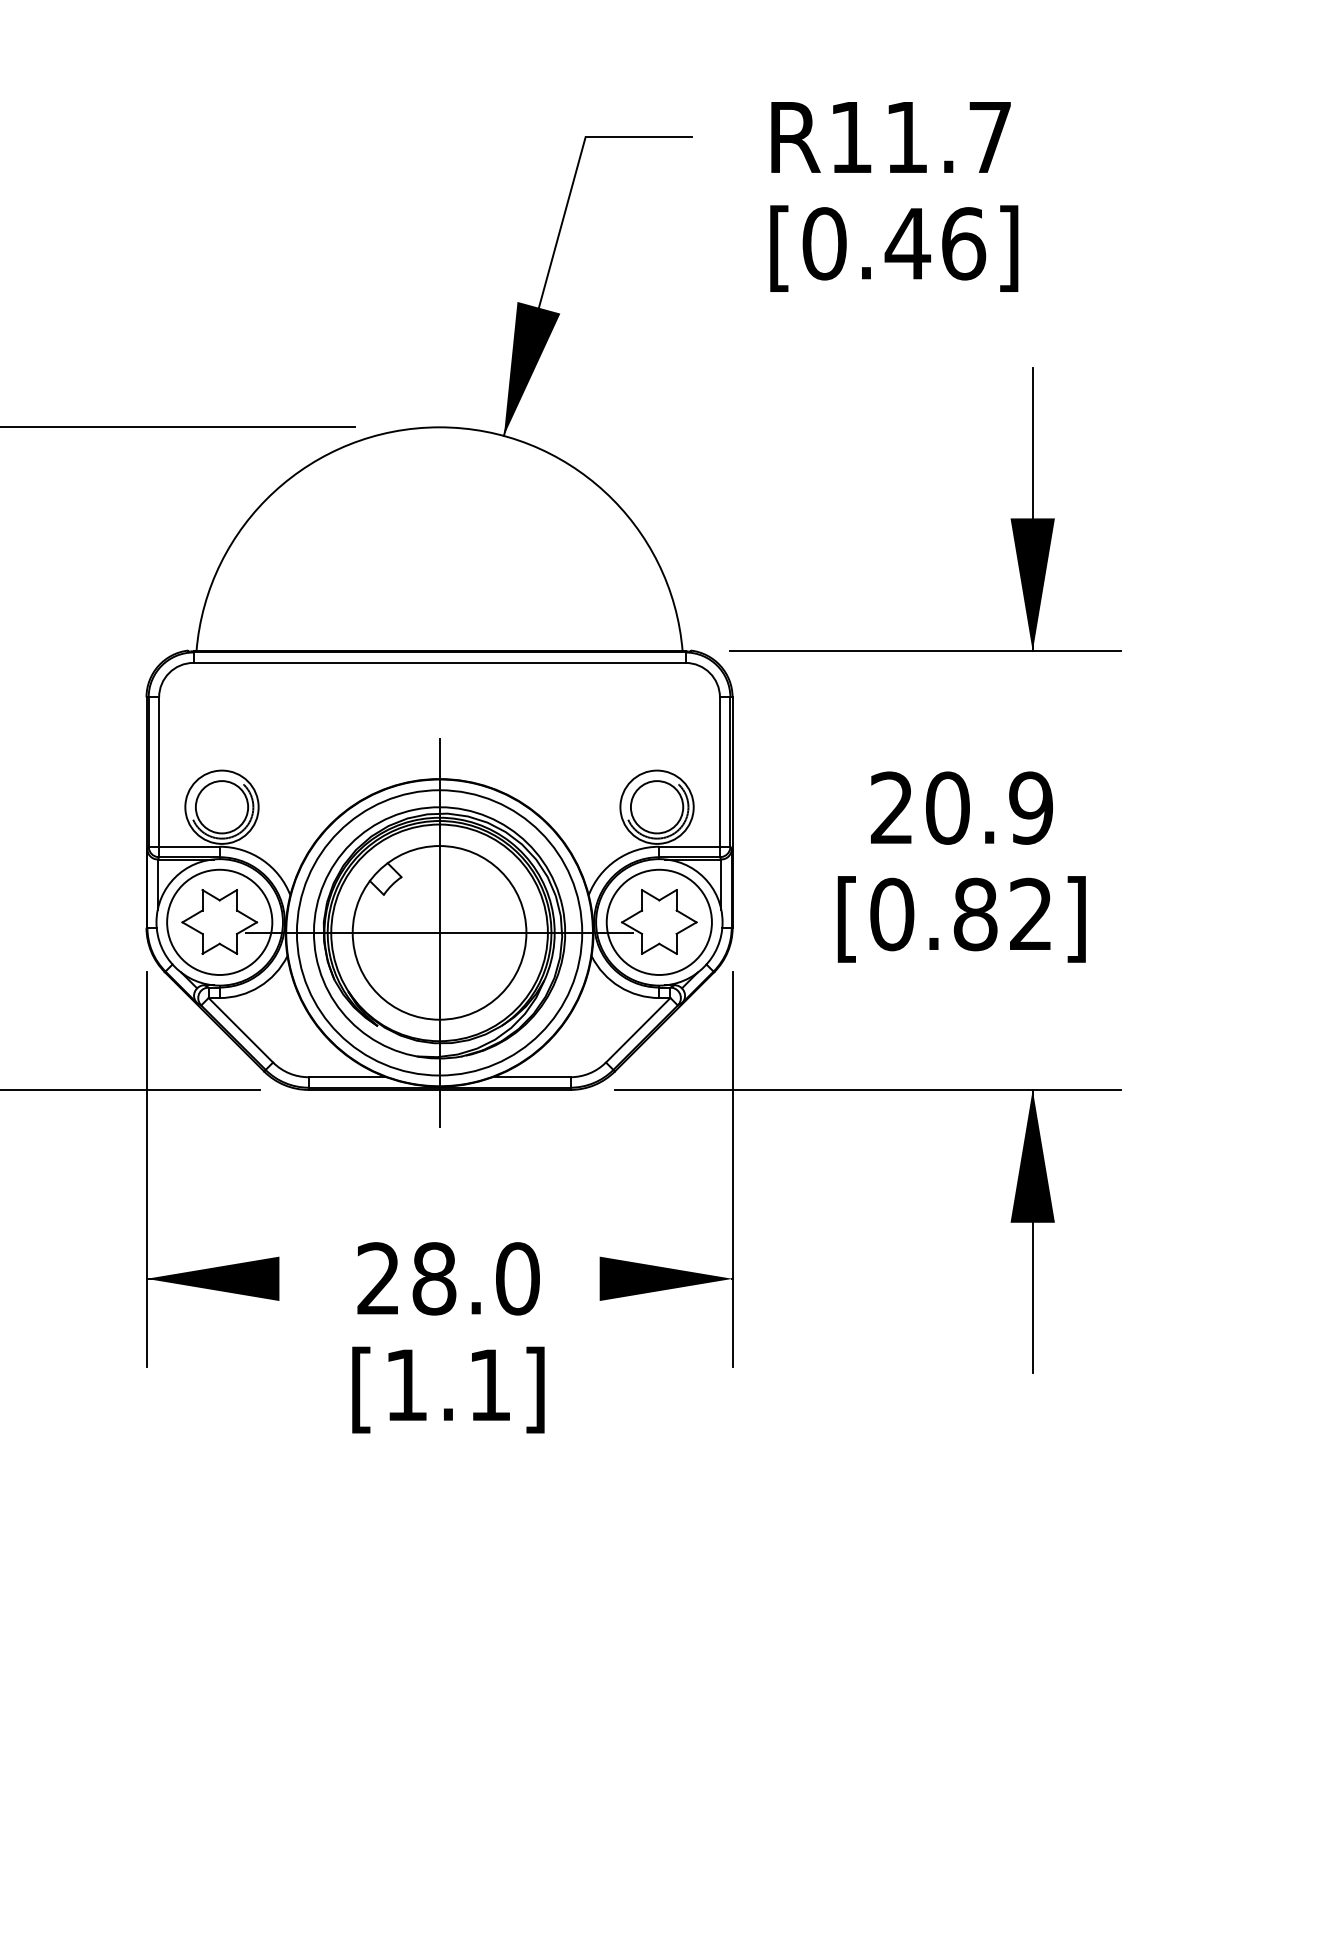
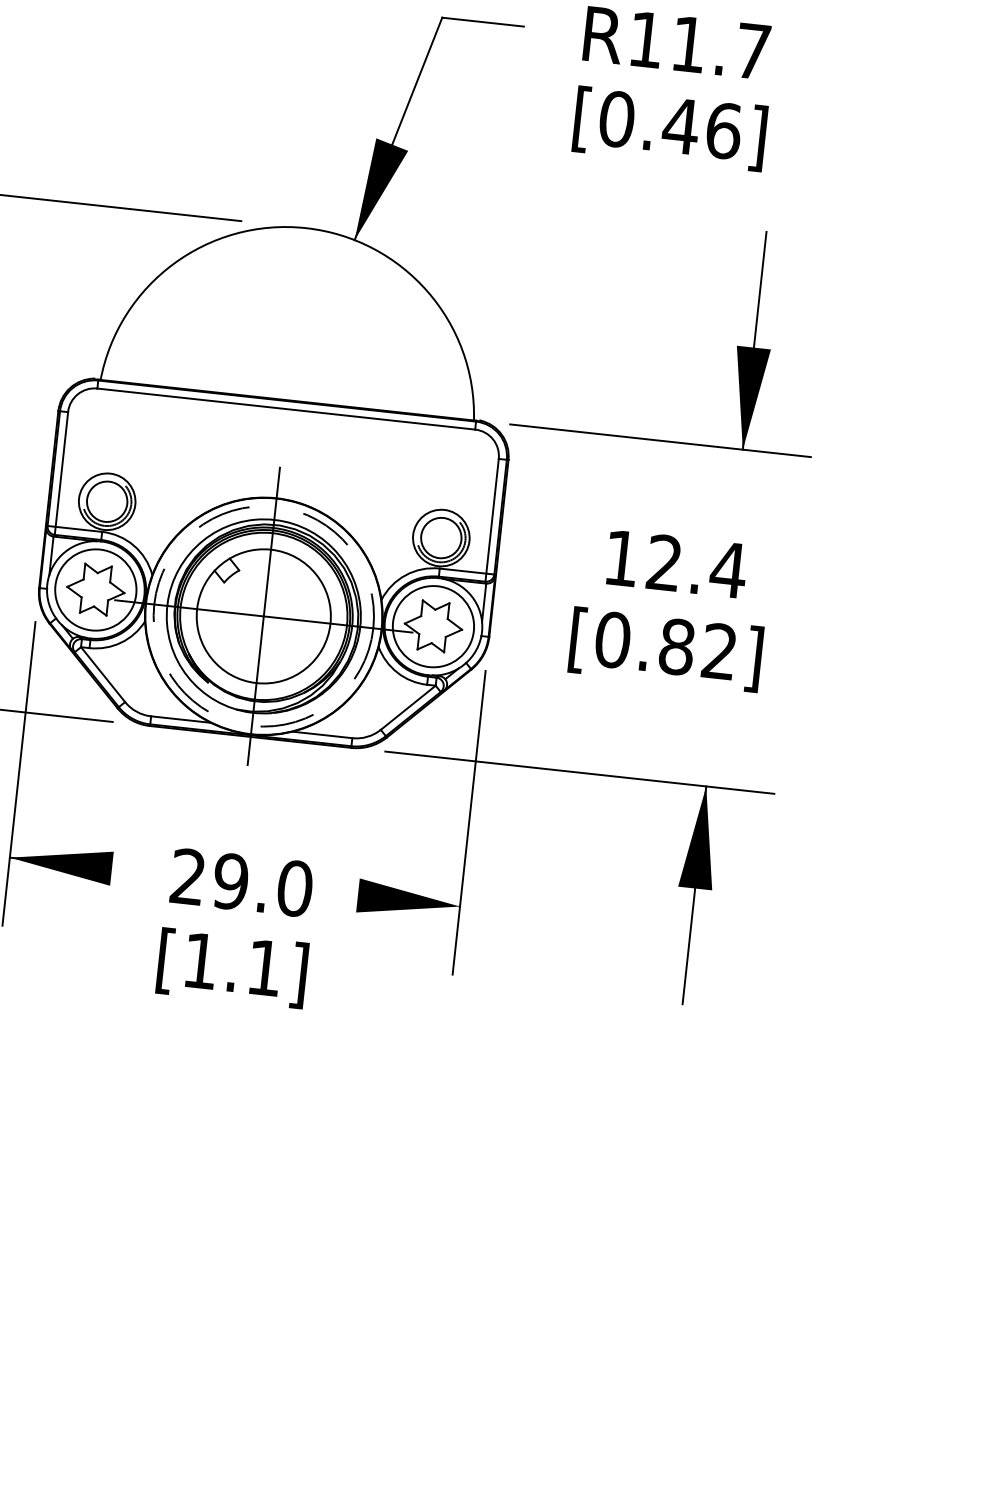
text: (962, 807) -> (675, 563), 20.9 -> 12.4
circle: (439, 932) -> (263, 616), solid -> dashed
text: (434, 1278) -> (231, 881), 28.0 -> 29.0

